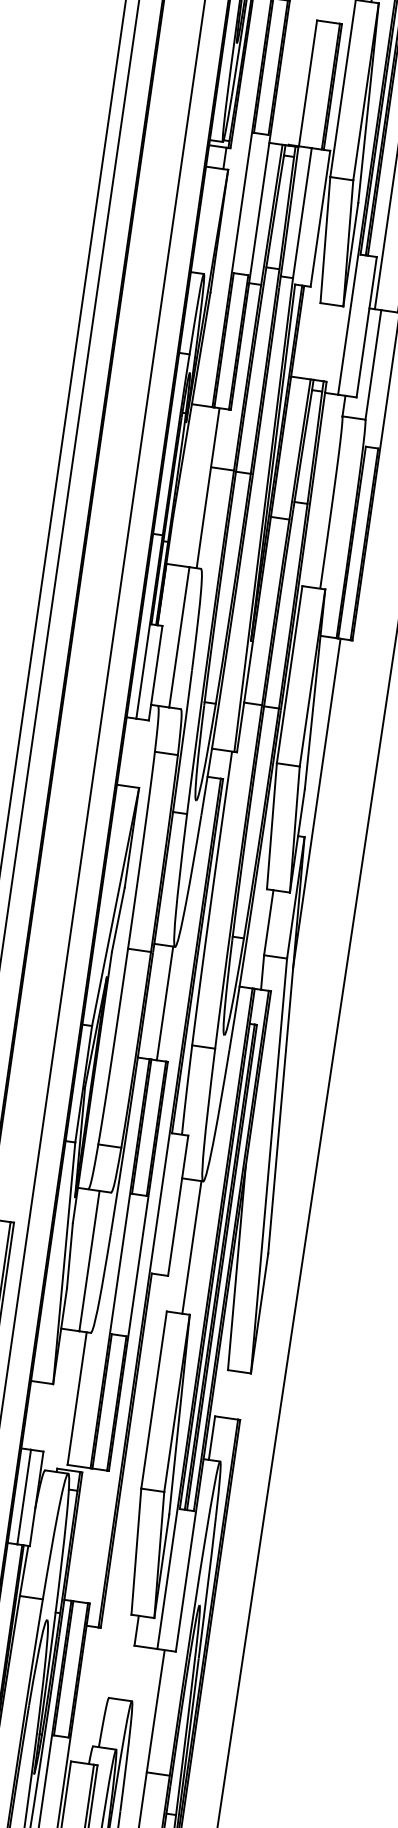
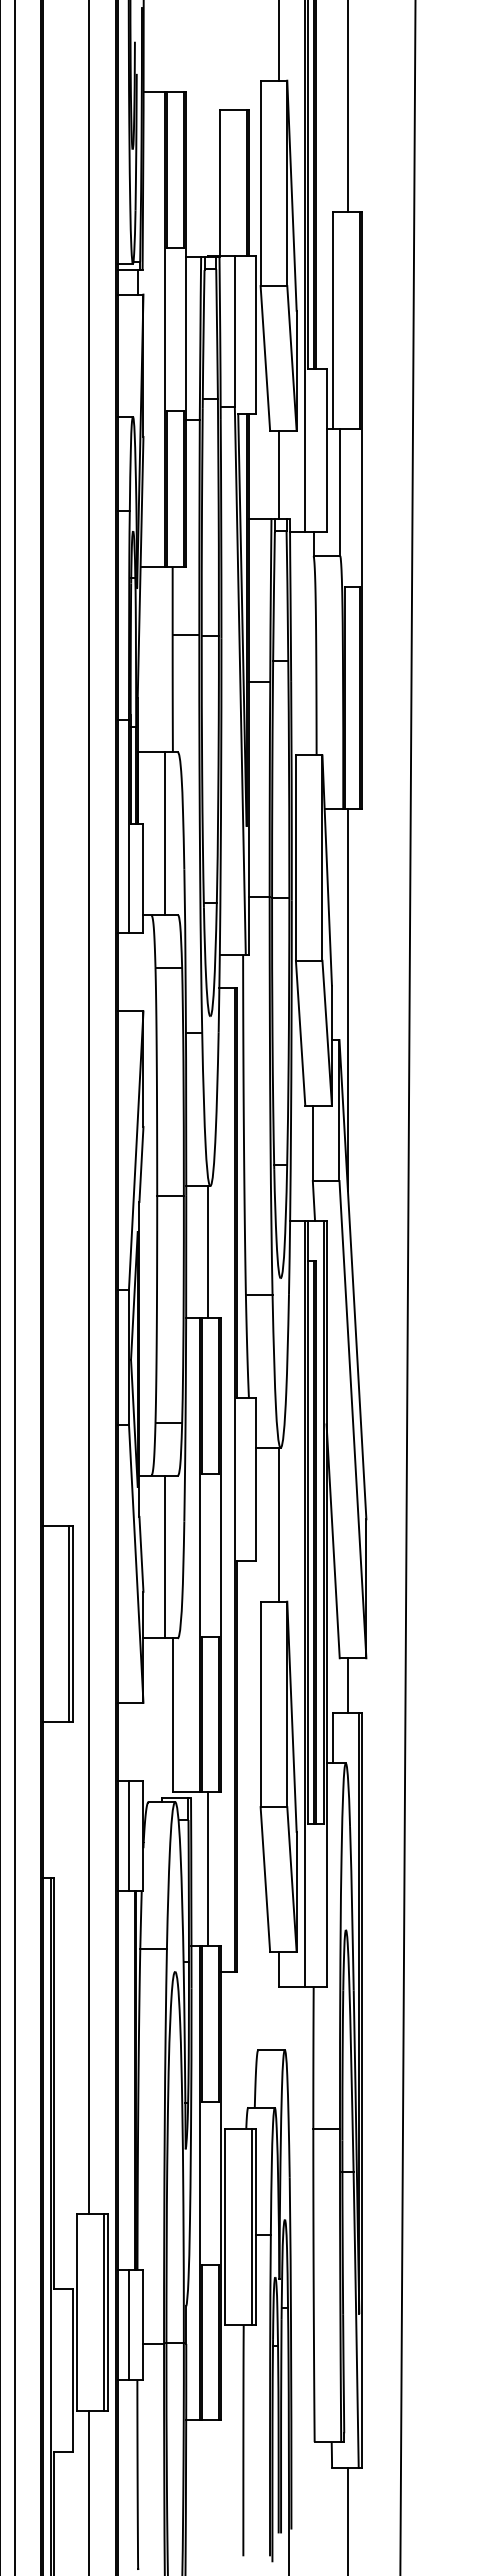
line: (322, 341) -> (278, 474), added
line: (231, 1394) -> (347, 1685), added
line: (88, 1535) -> (208, 1869), added

